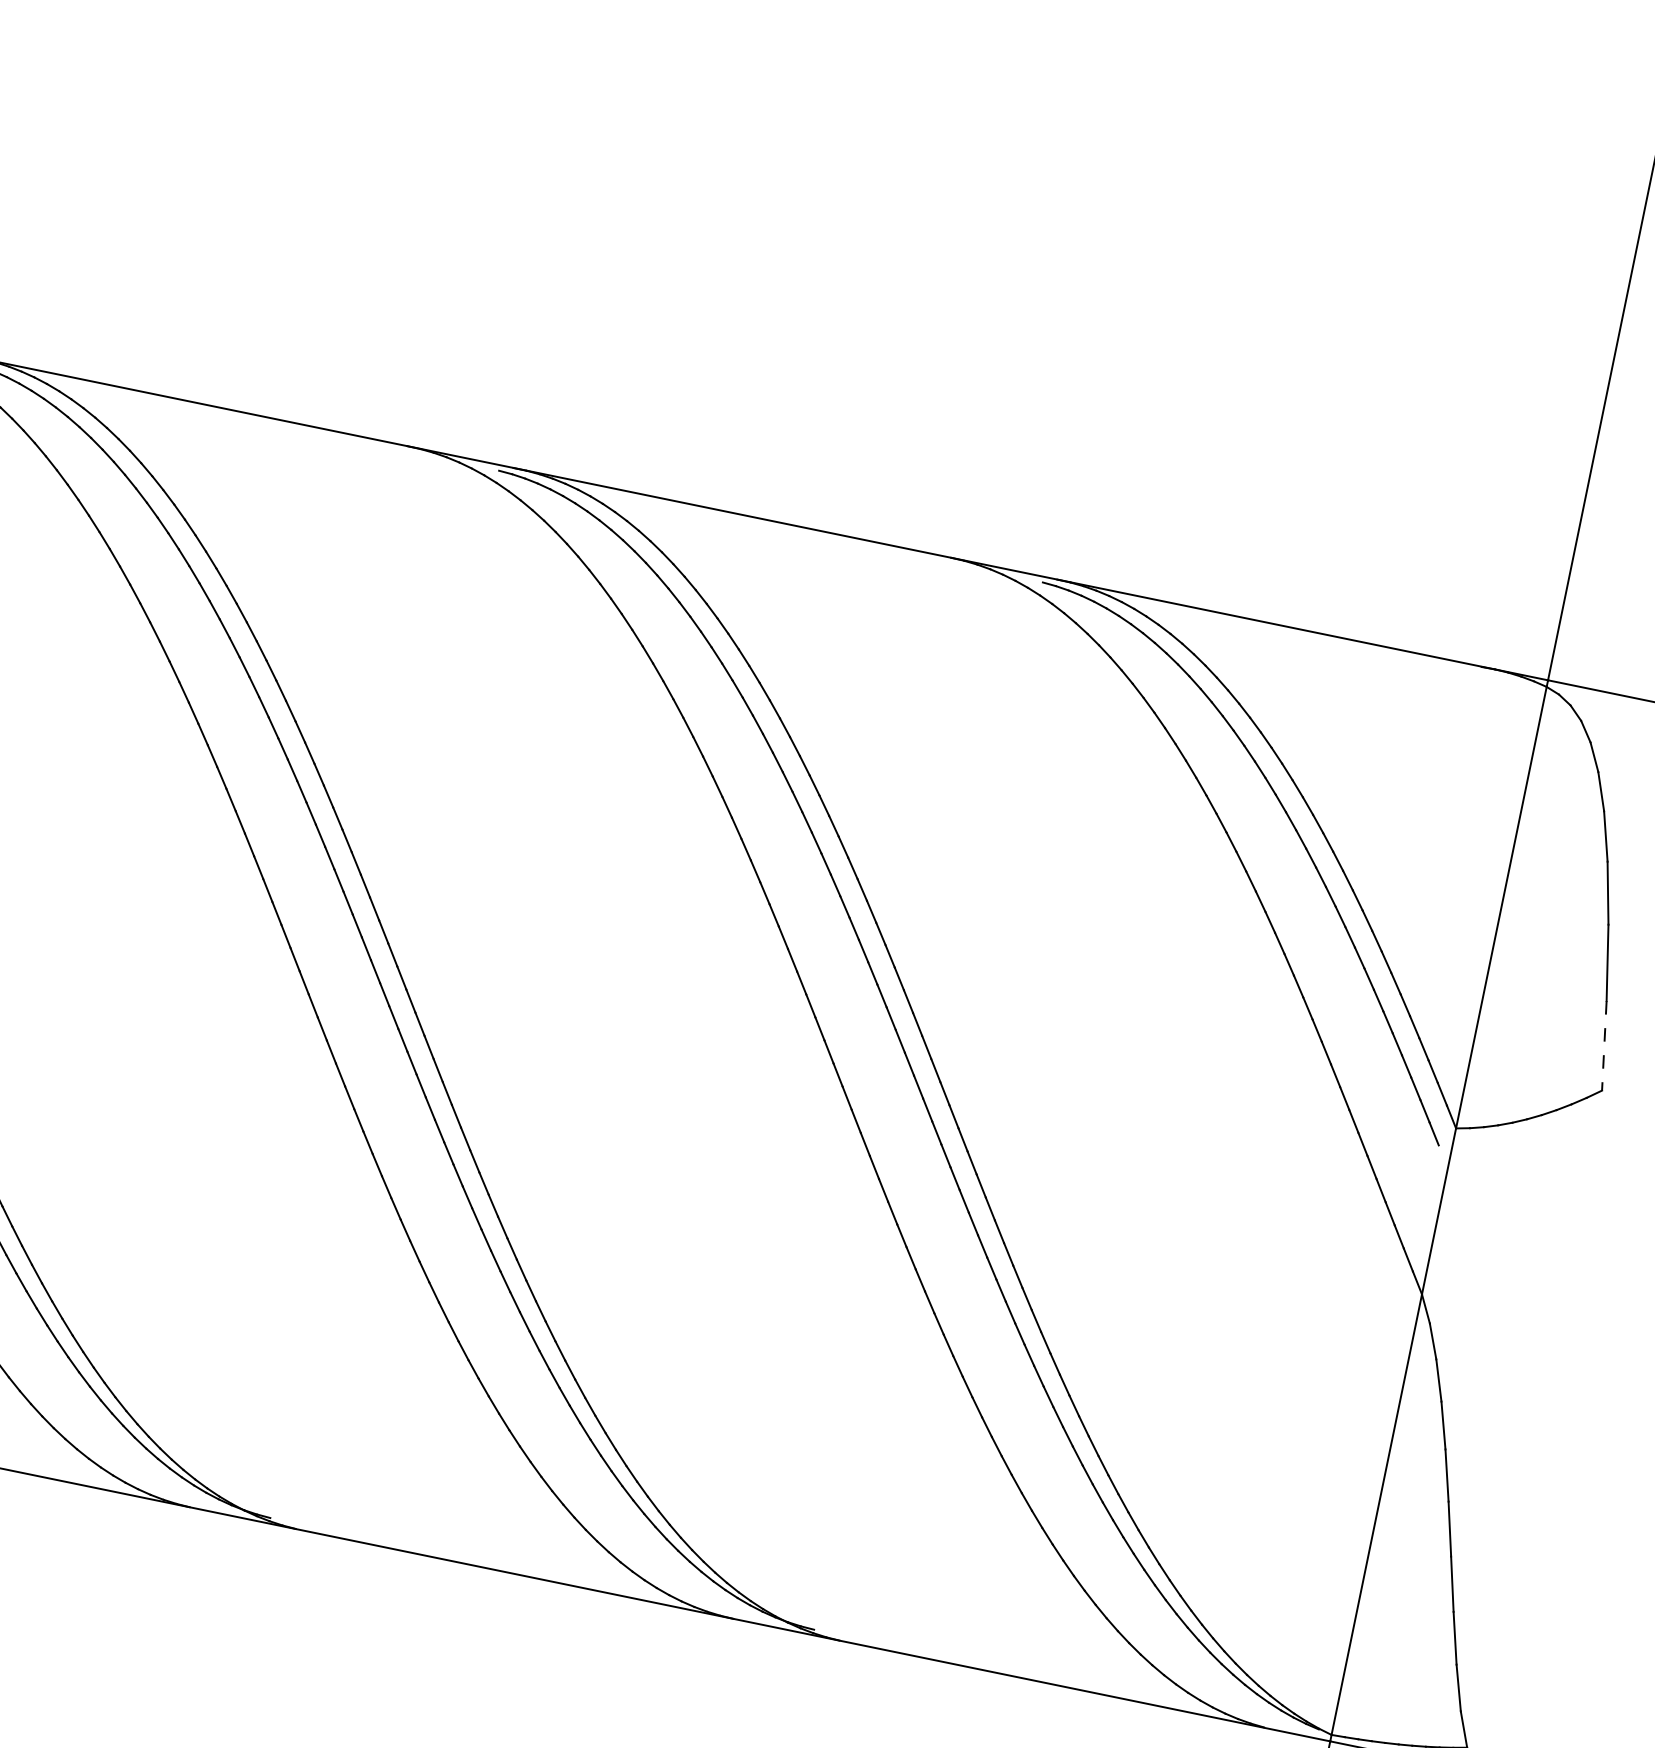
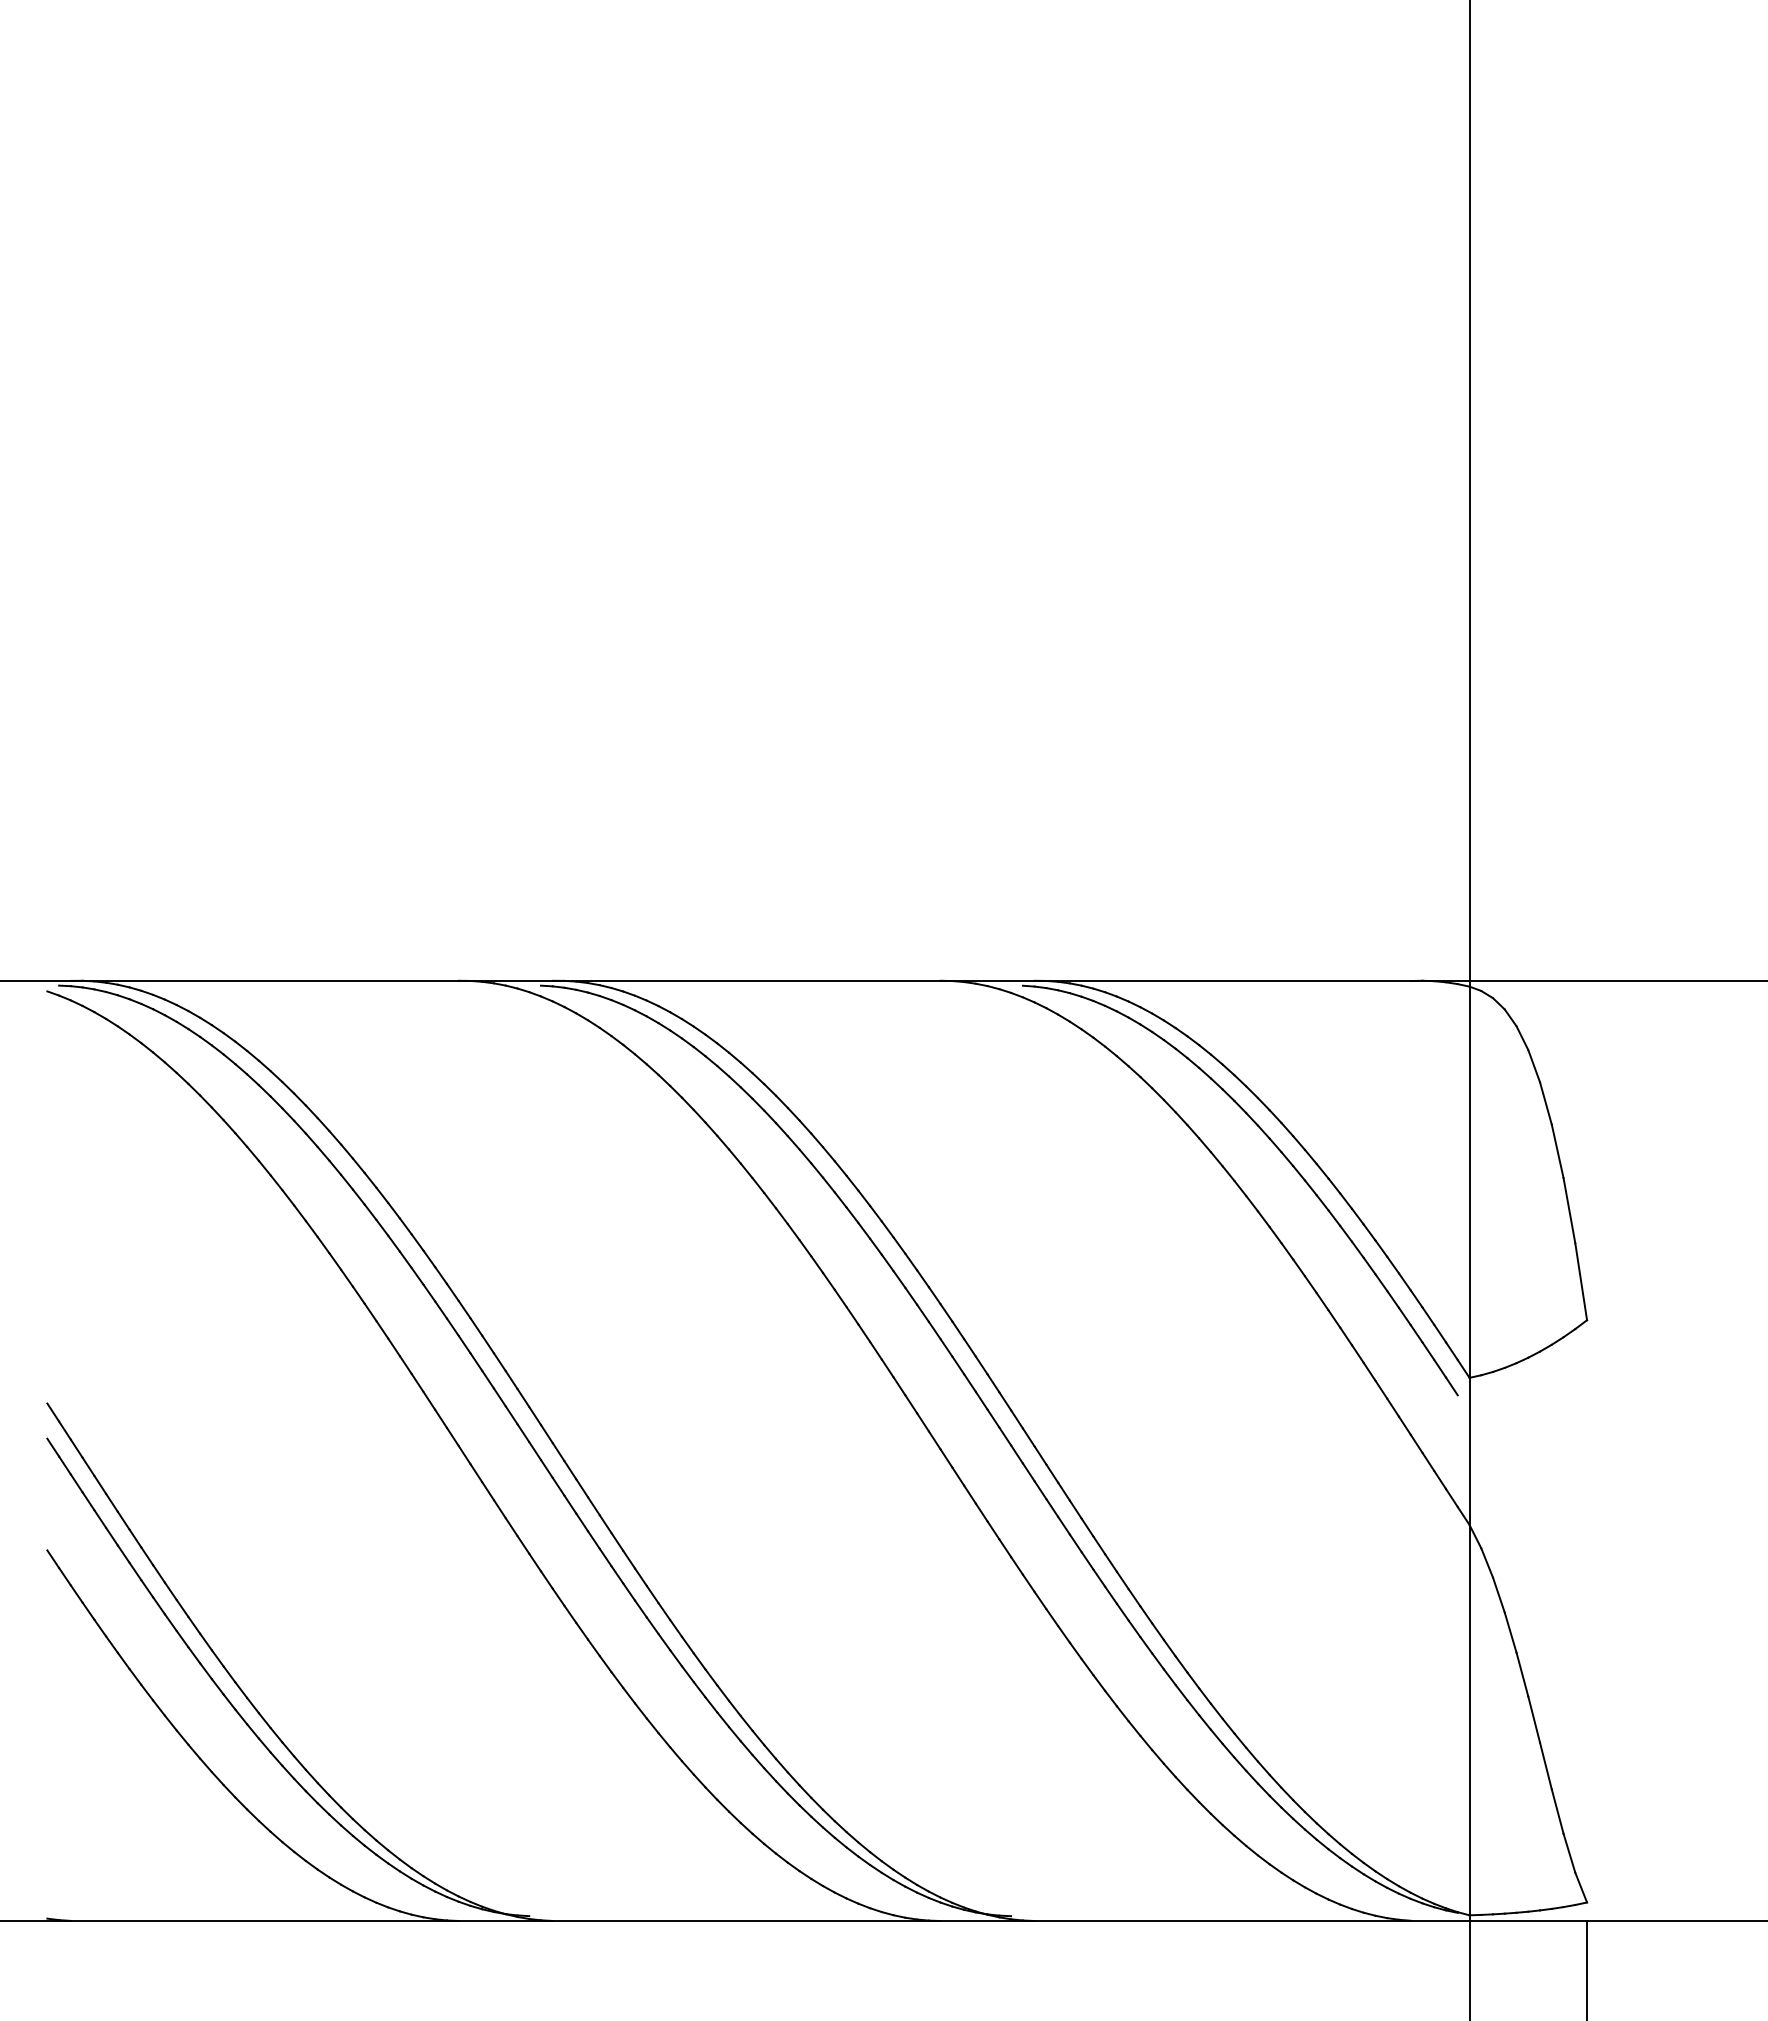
line: (1604, 1045) -> (1581, 1281), dashed -> solid

